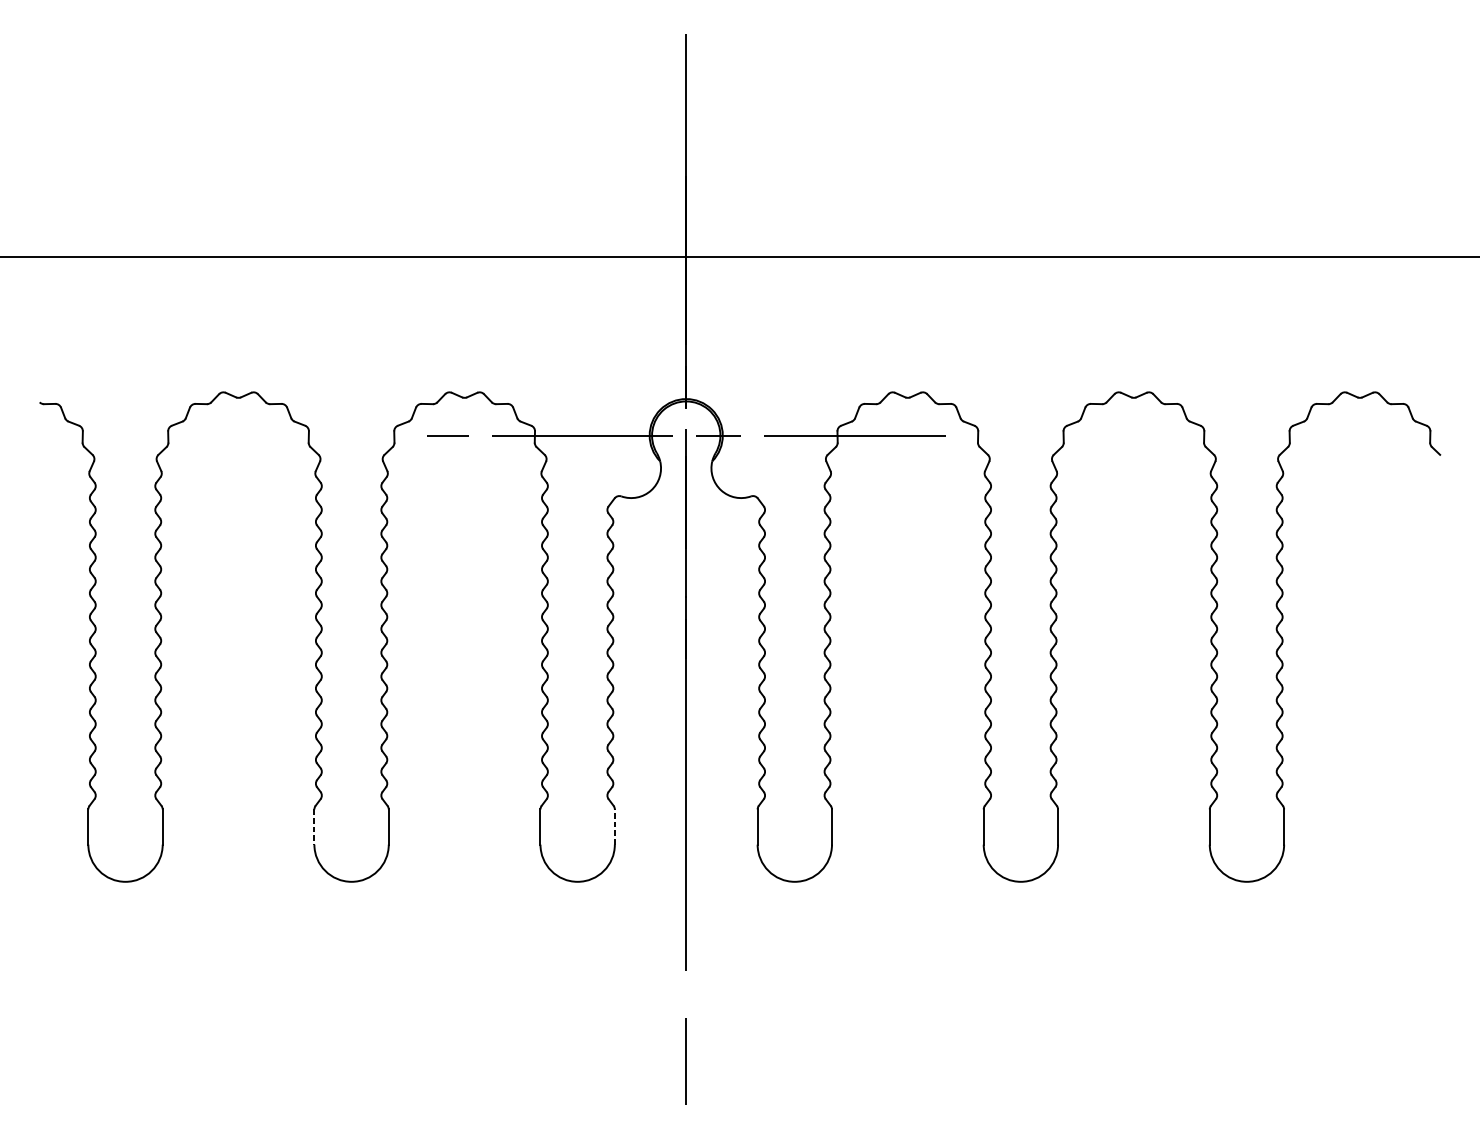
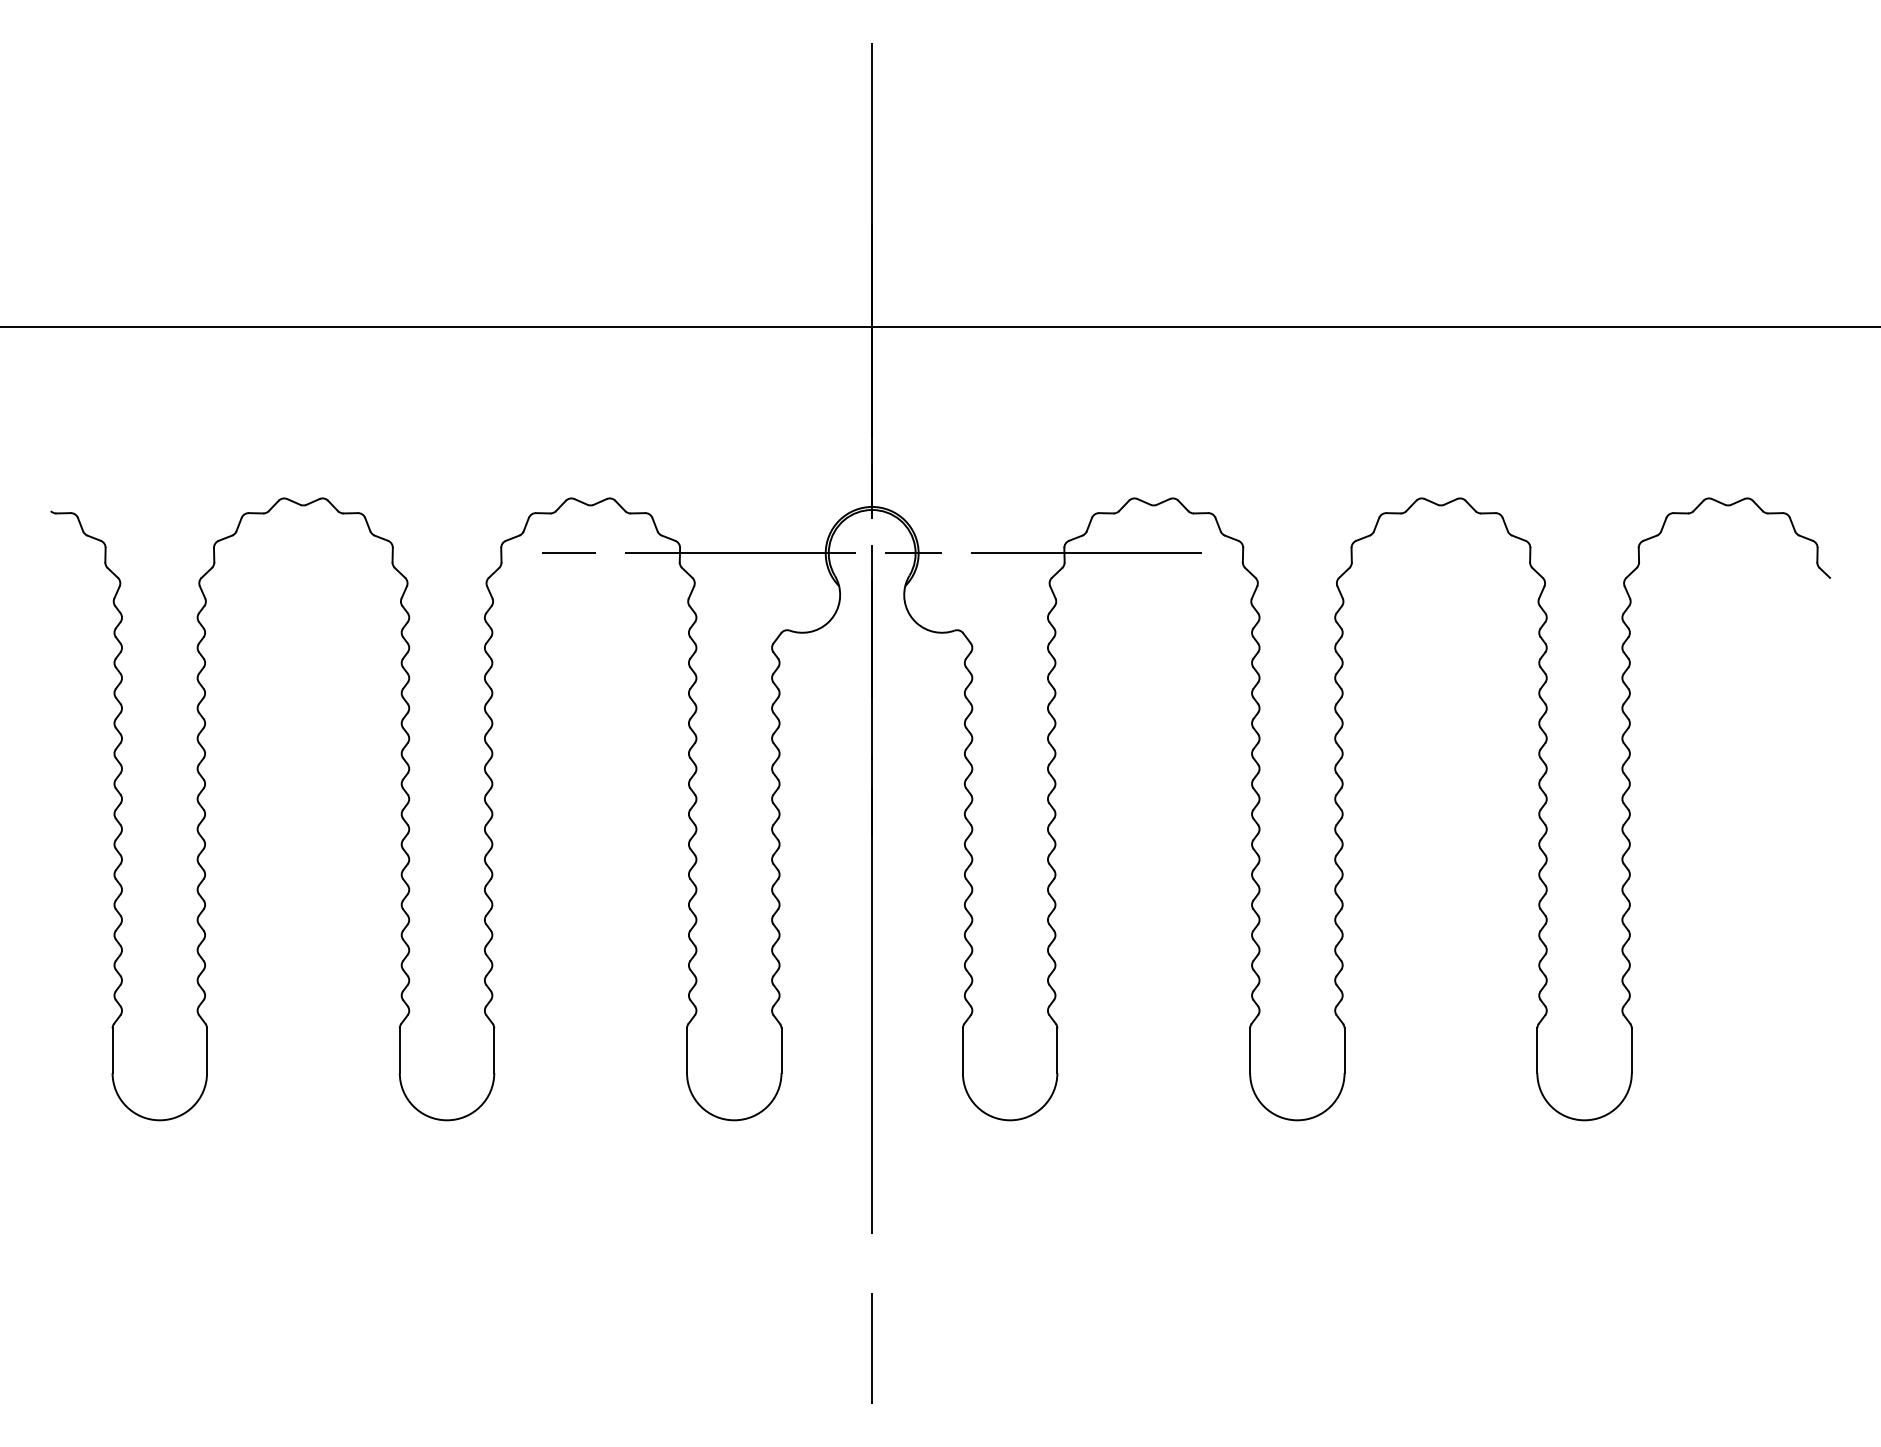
line: (614, 826) -> (781, 1050), dashed -> solid
line: (314, 827) -> (399, 1051), dashed -> solid

